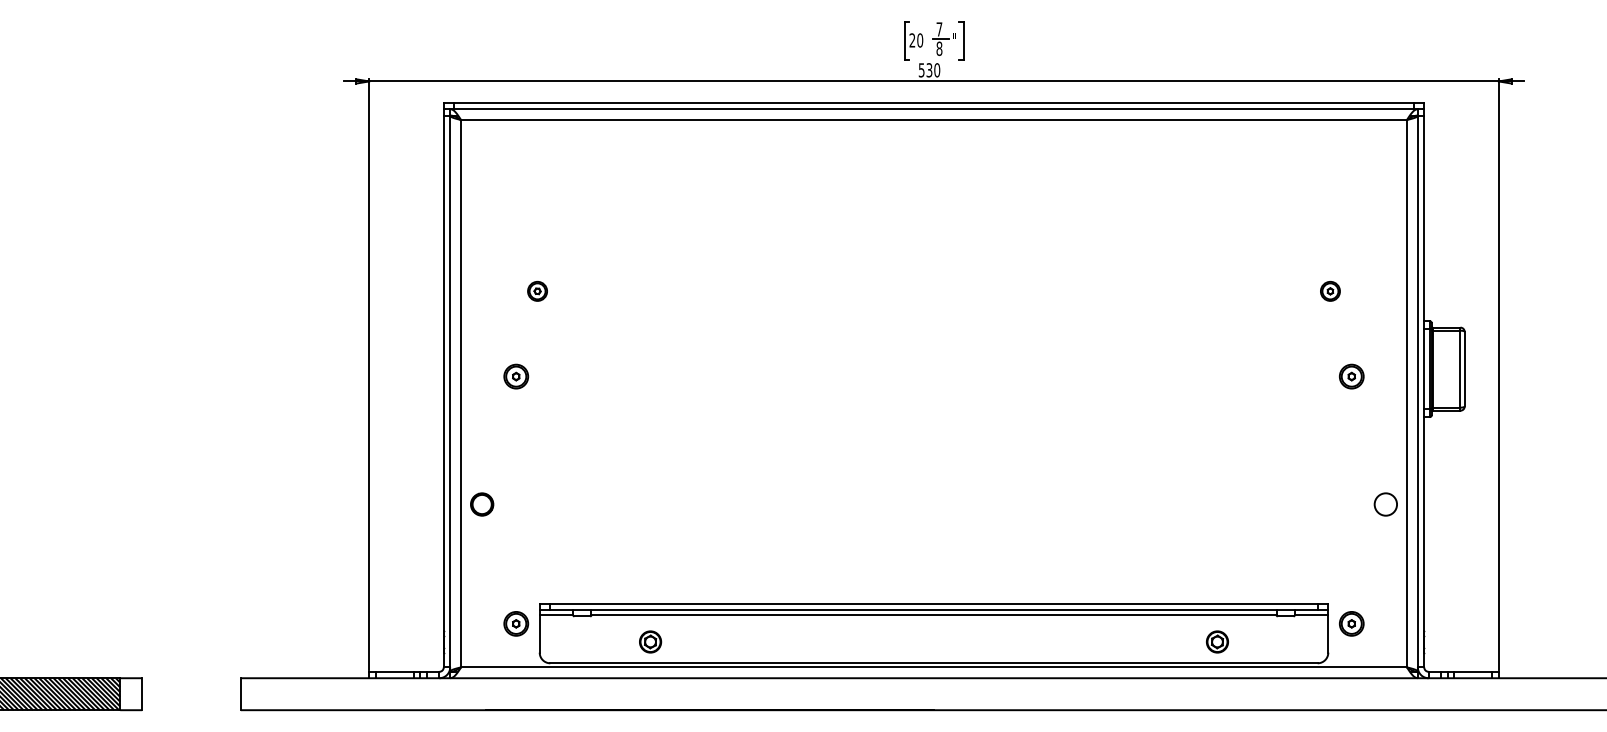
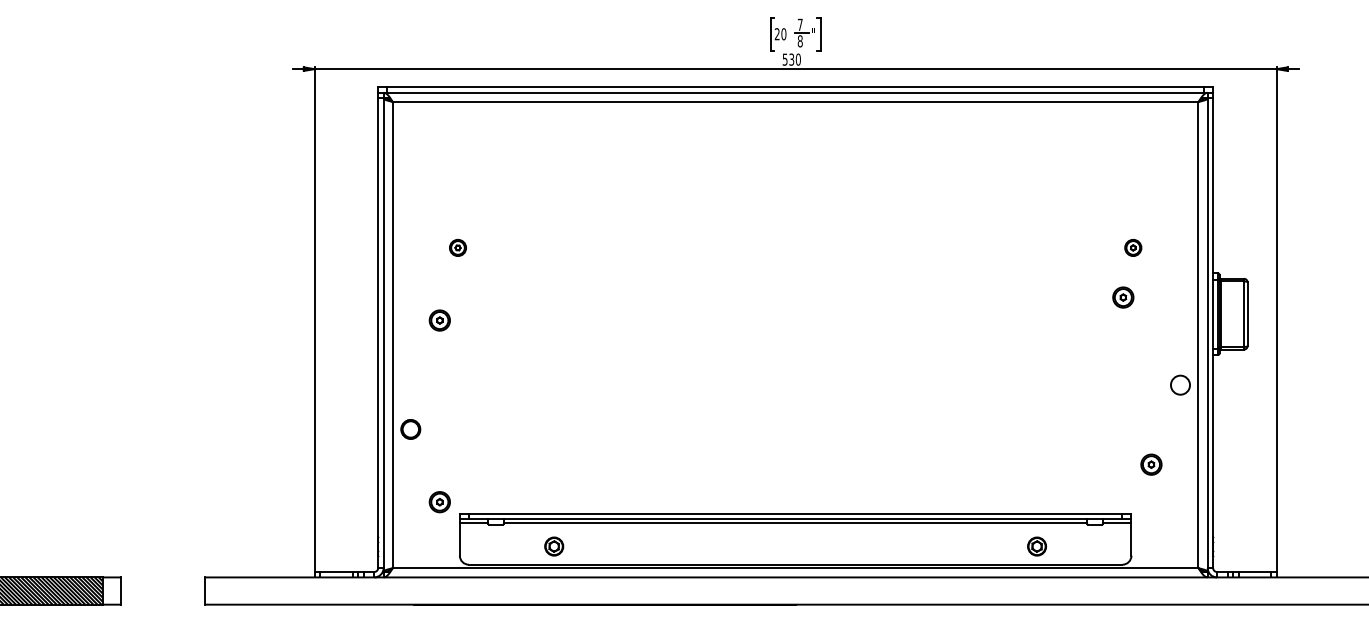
part: (1351, 376) -> (1123, 297), moved
circle: (1385, 504) -> (1180, 385), moved
part: (516, 623) -> (440, 501), moved
part: (1351, 623) -> (1151, 464), moved

